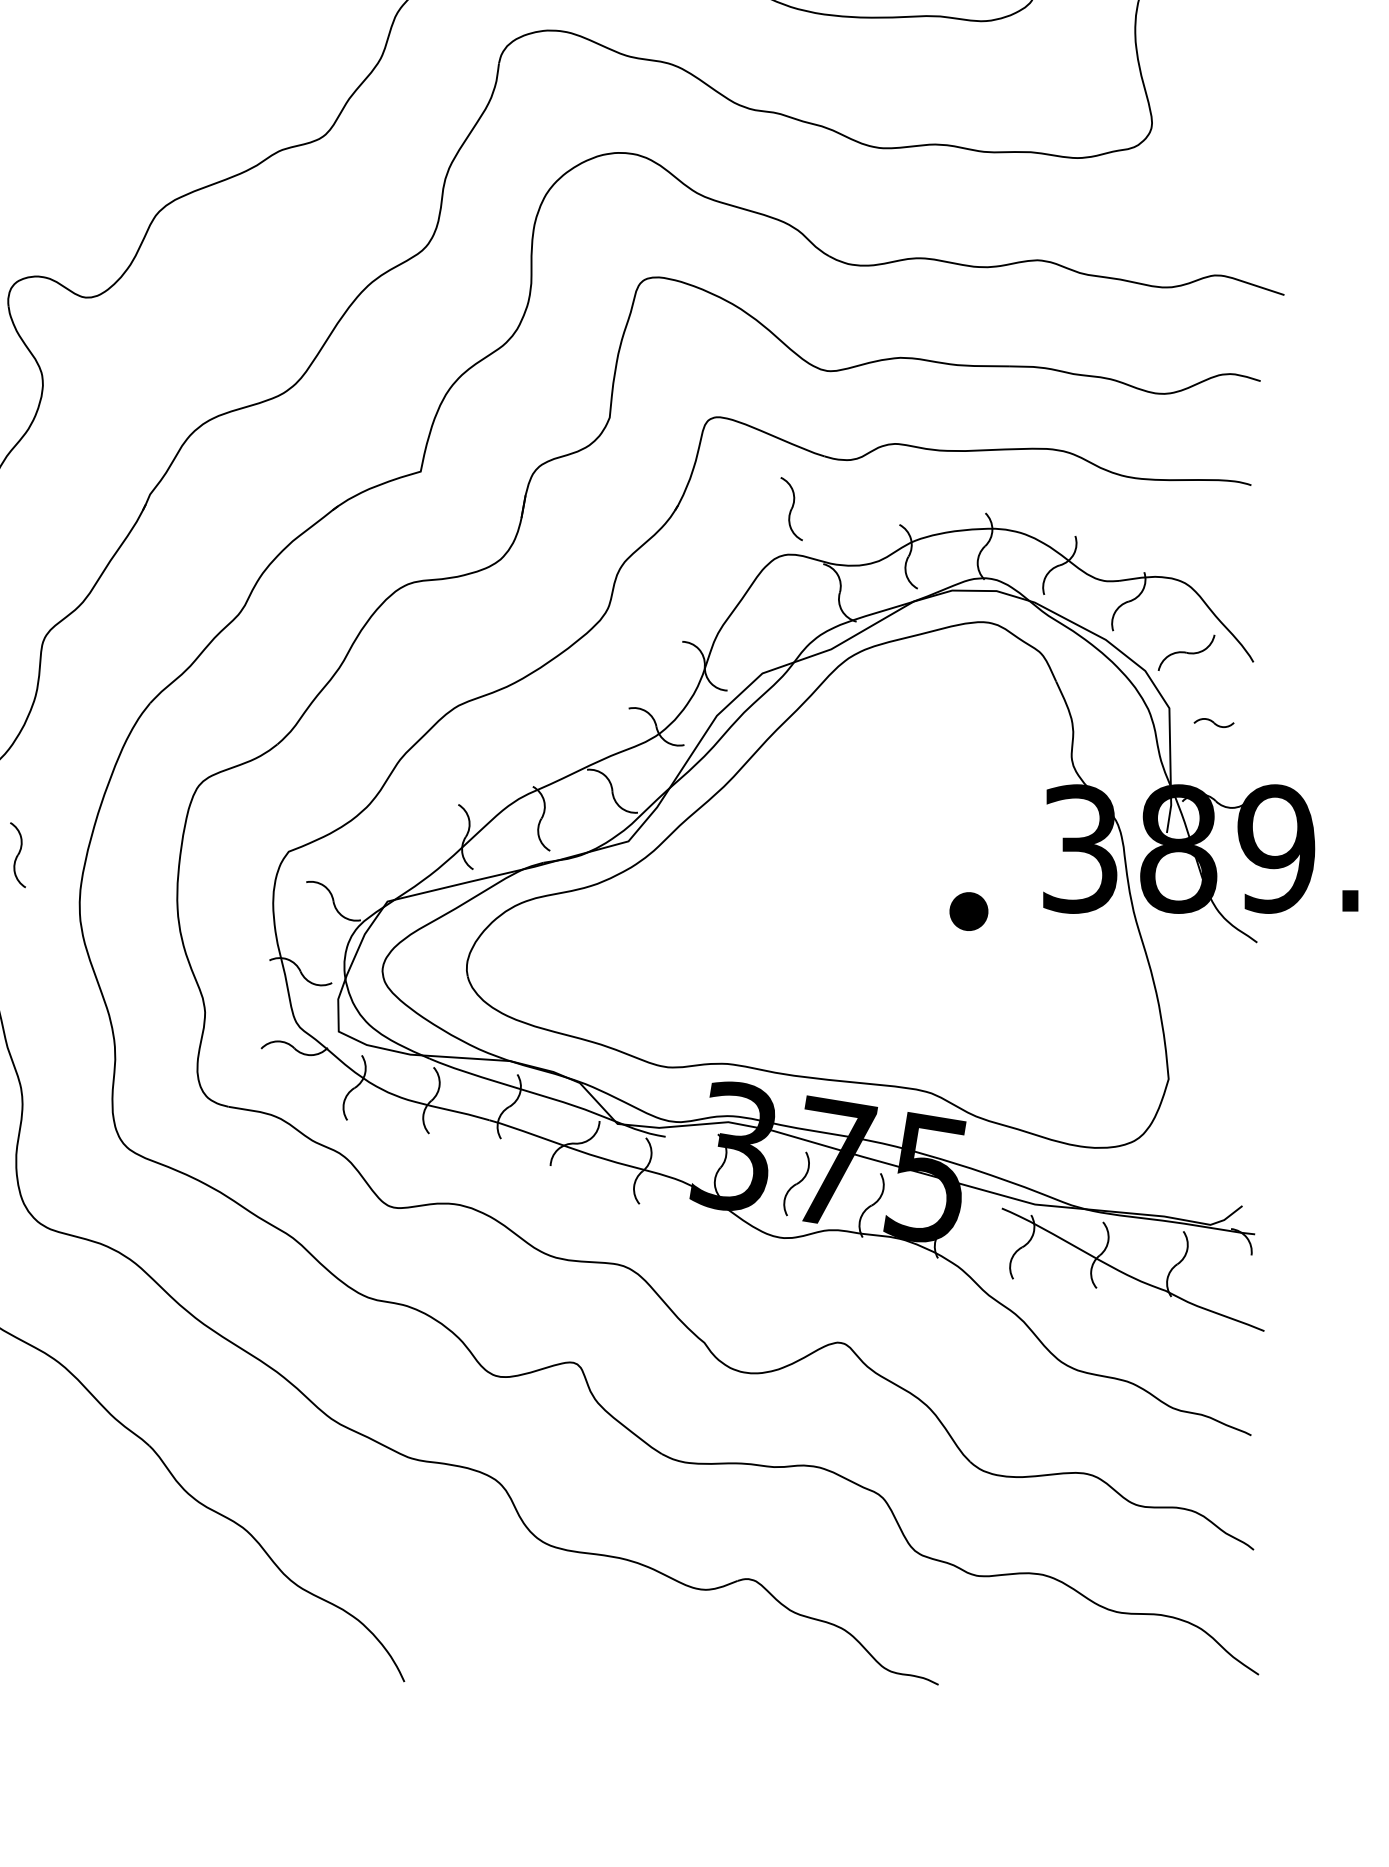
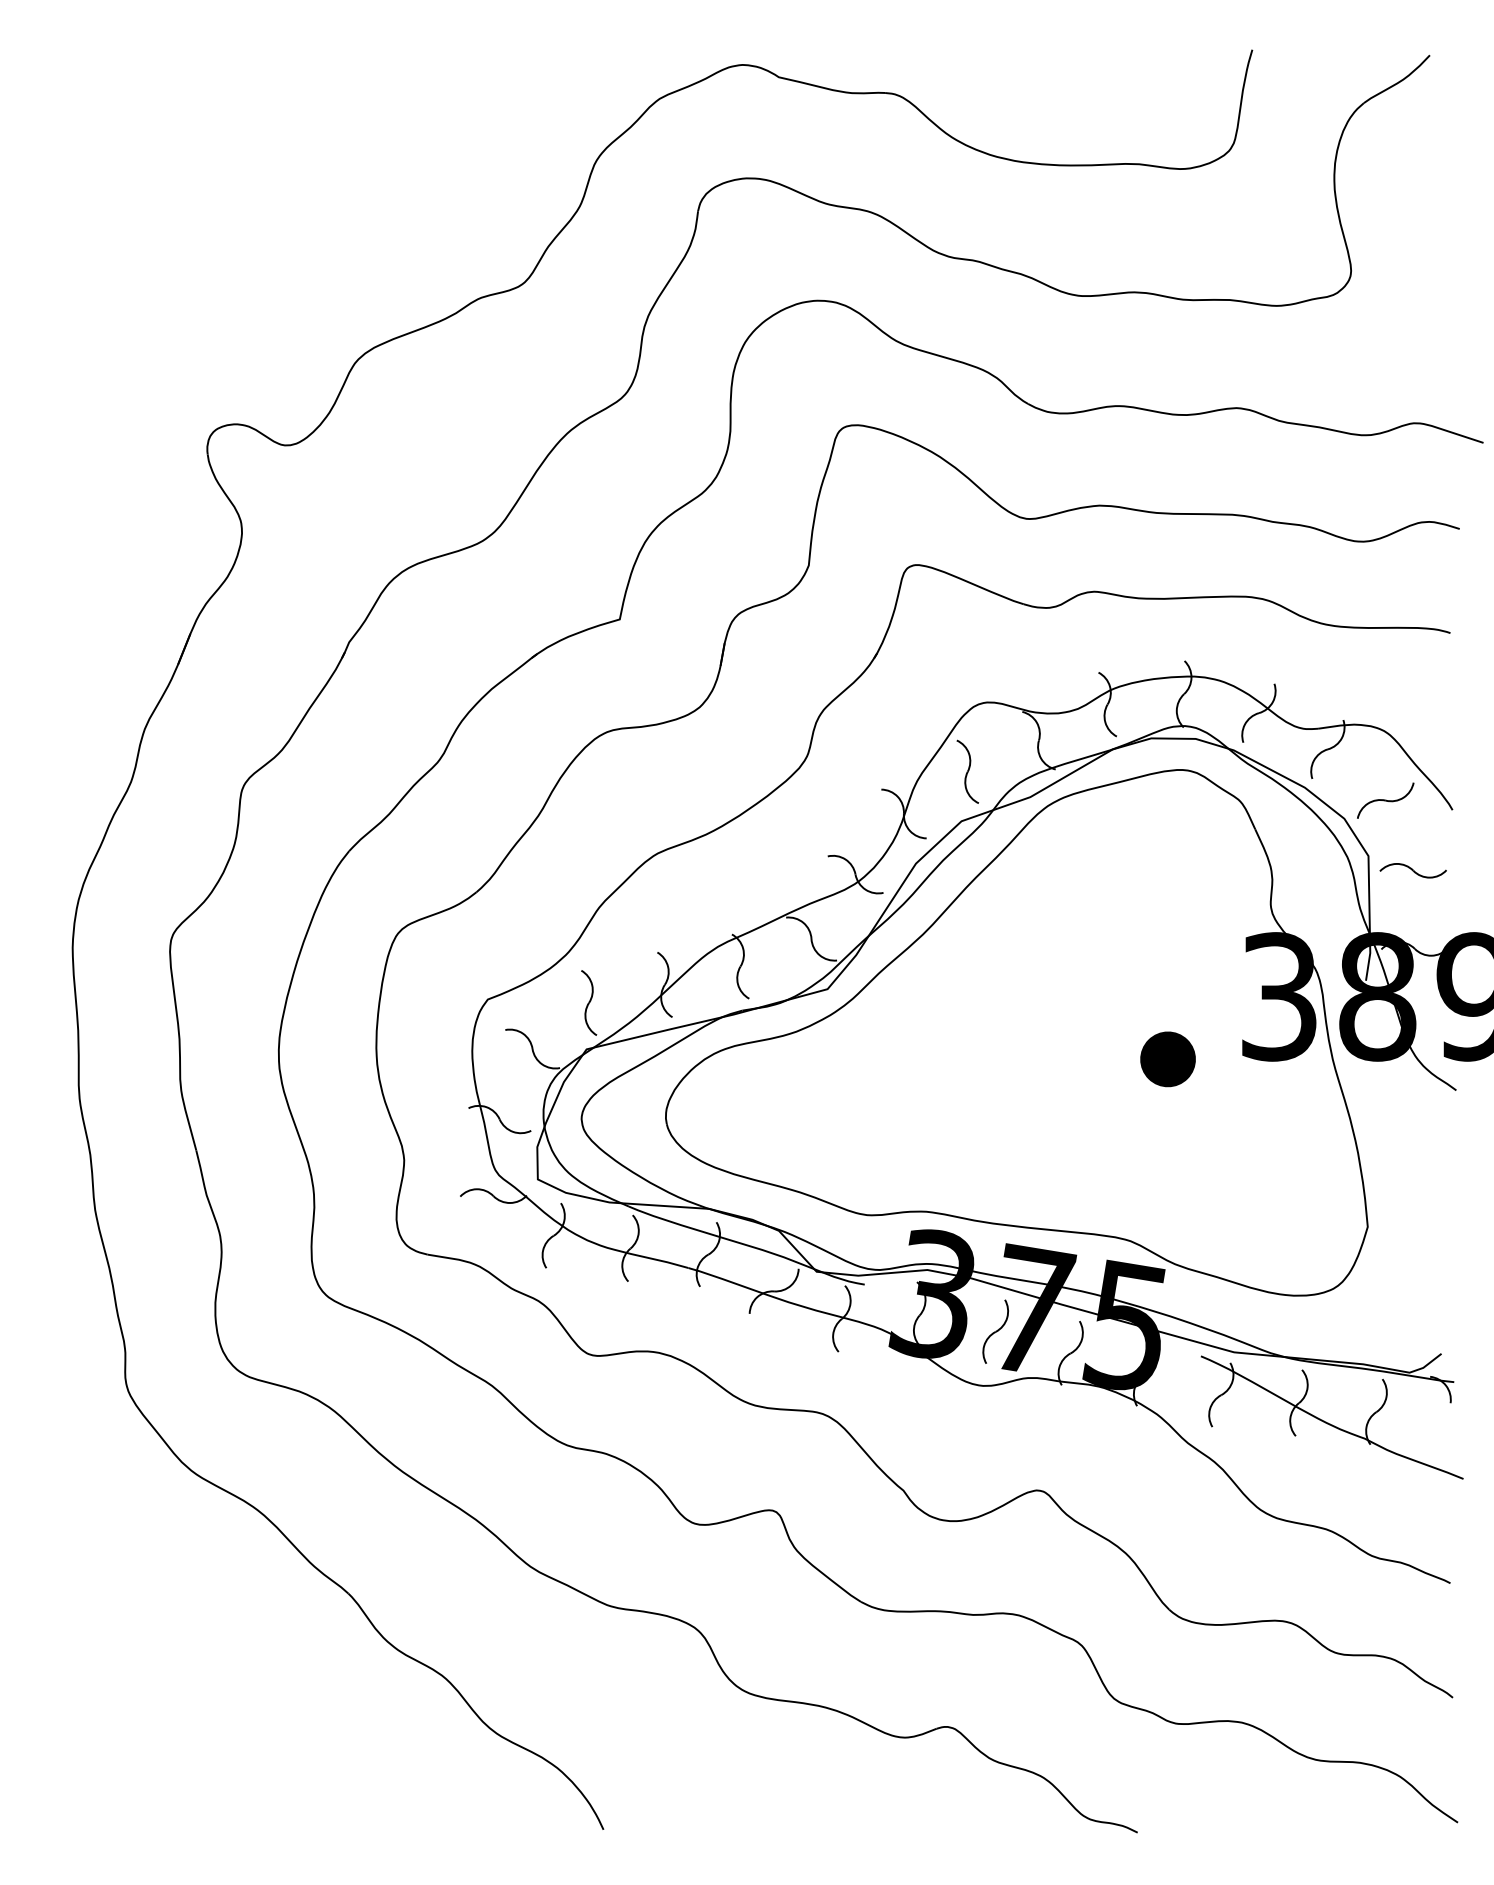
part: (791, 508) -> (967, 771), moved
part: (1213, 722) -> (1412, 870), size x1.67
part: (18, 854) -> (589, 1002), moved
part: (968, 911) -> (1167, 1059), size x1.43

